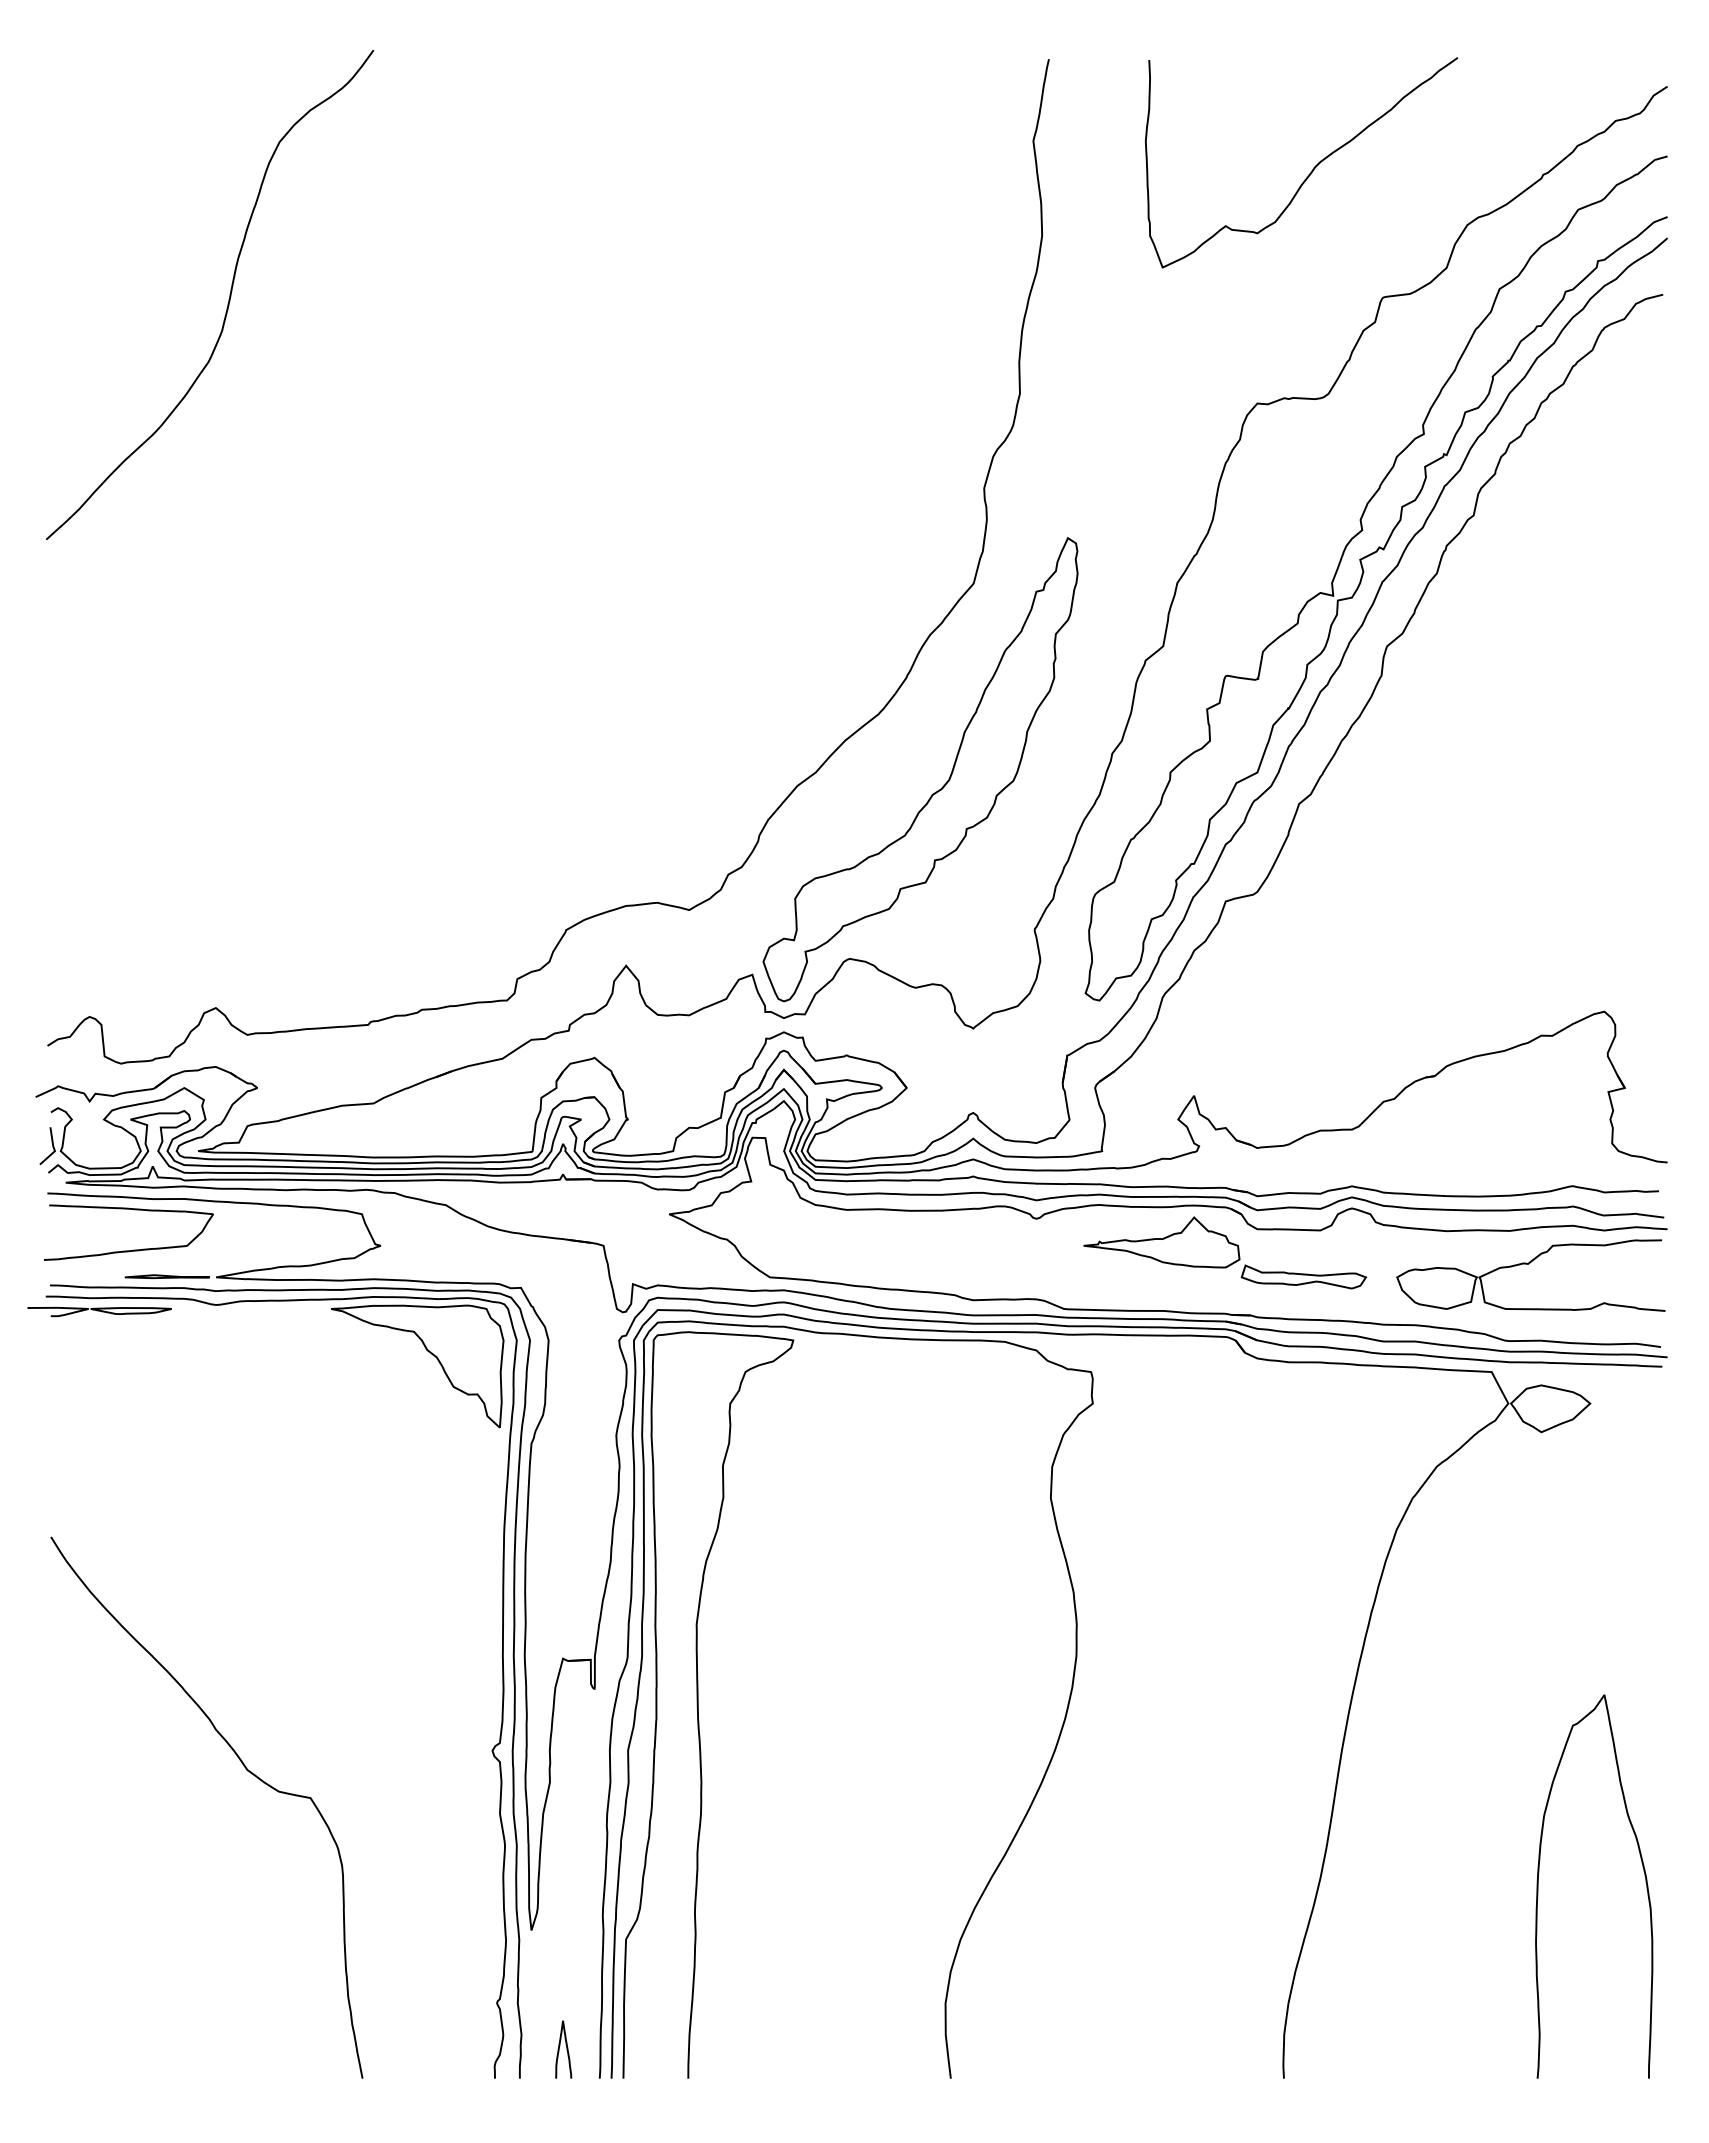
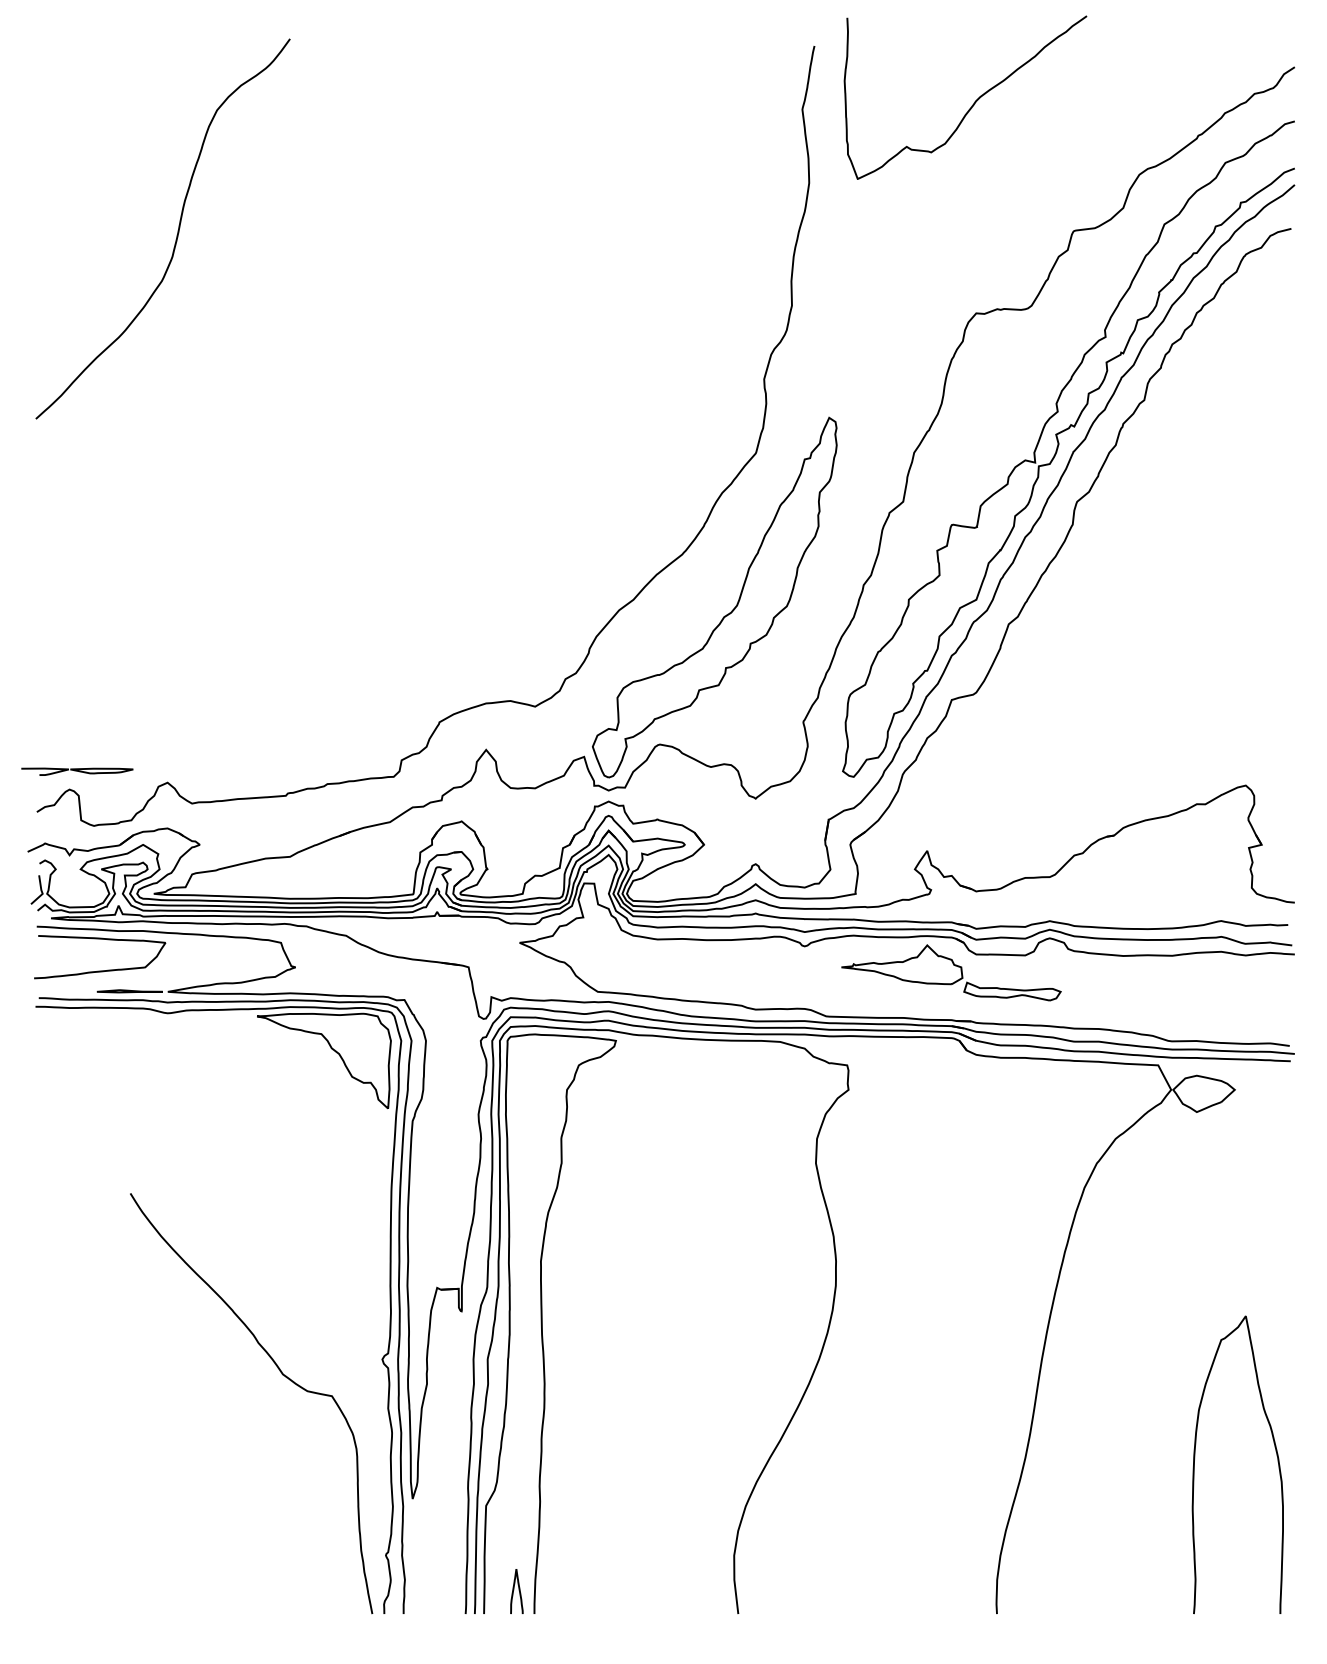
curve: (1311, 170) -> (973, 103), moved
part: (1528, 1264) -> (1186, 981), removed
part: (99, 1311) -> (77, 771), moved
curve: (245, 1769) -> (281, 1373), moved
curve: (566, 2049) -> (519, 1591), moved

